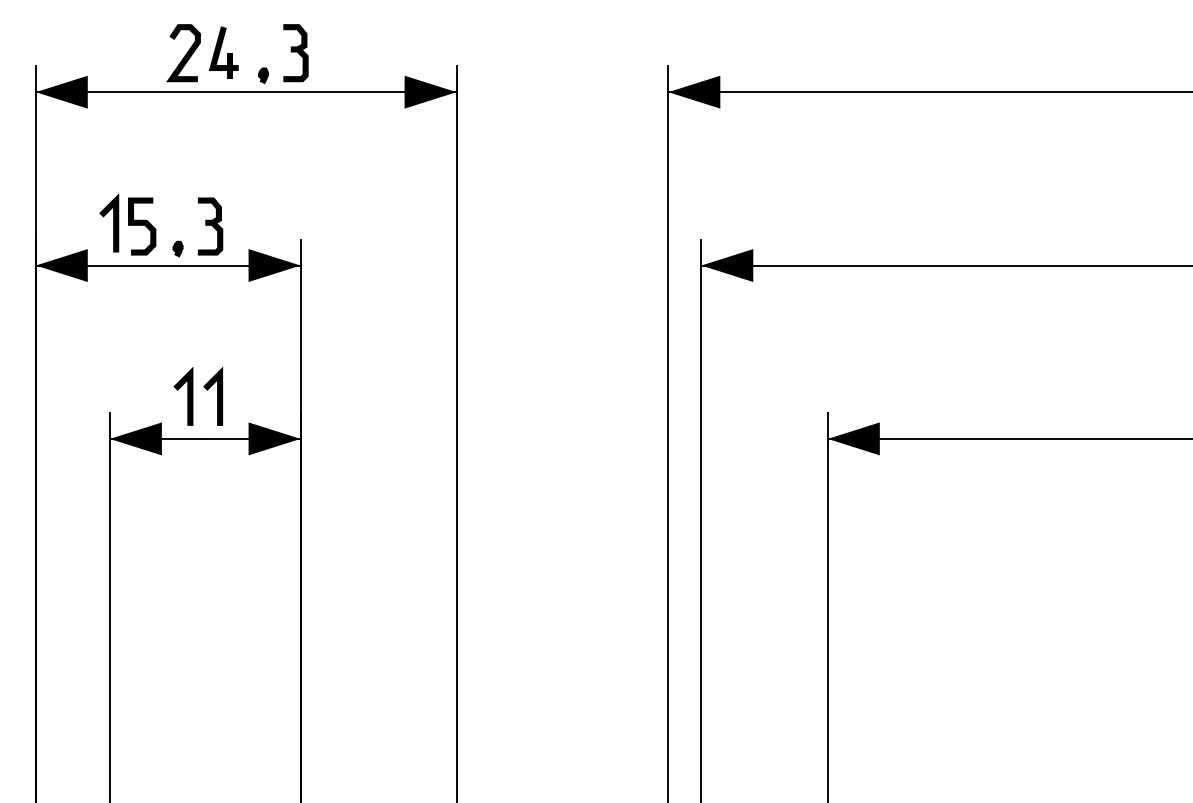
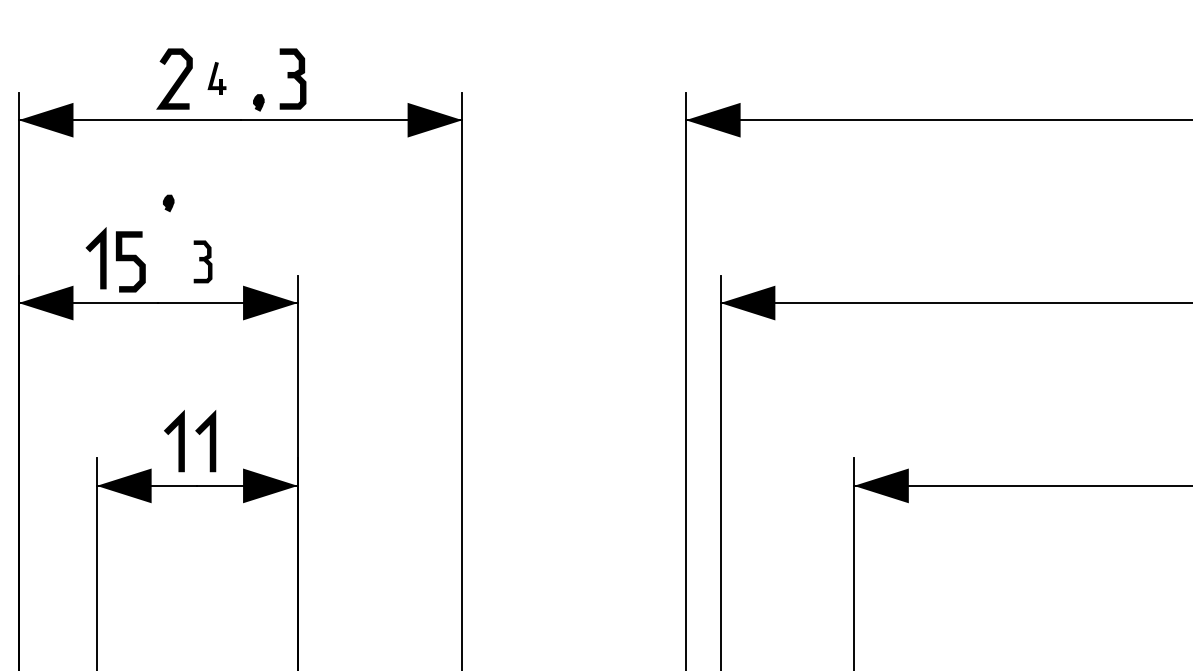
part: (223, 52) -> (216, 78), size x0.6
part: (210, 226) -> (202, 261), size x0.7
part: (177, 248) -> (168, 202), moved

